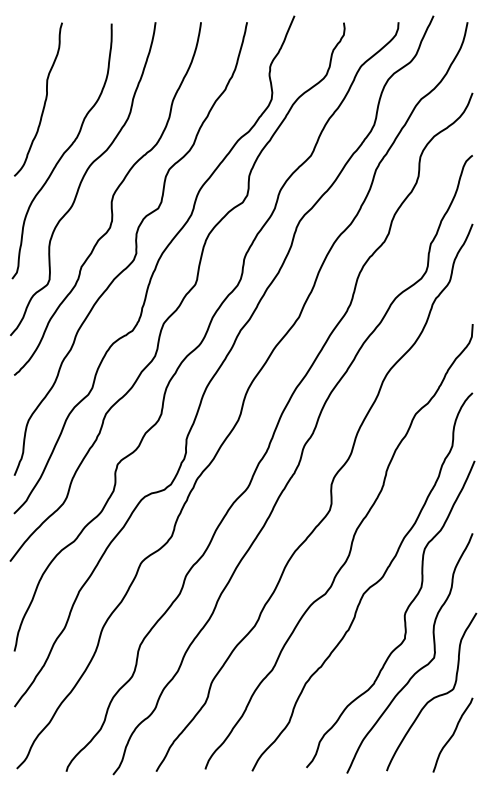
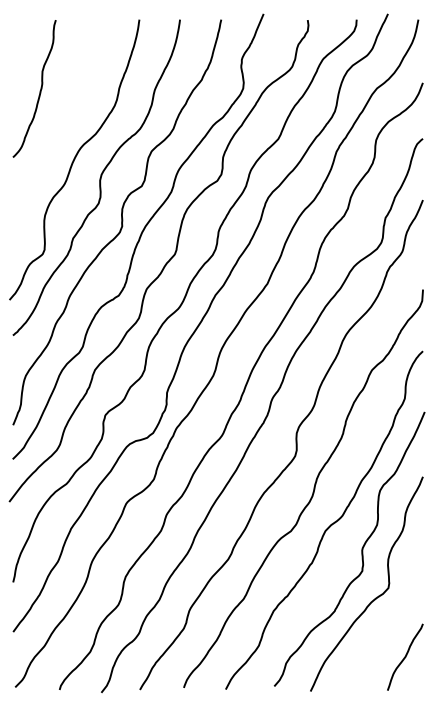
curve: (63, 152) -> (57, 136), removed
curve: (434, 696) -> (388, 622), removed

